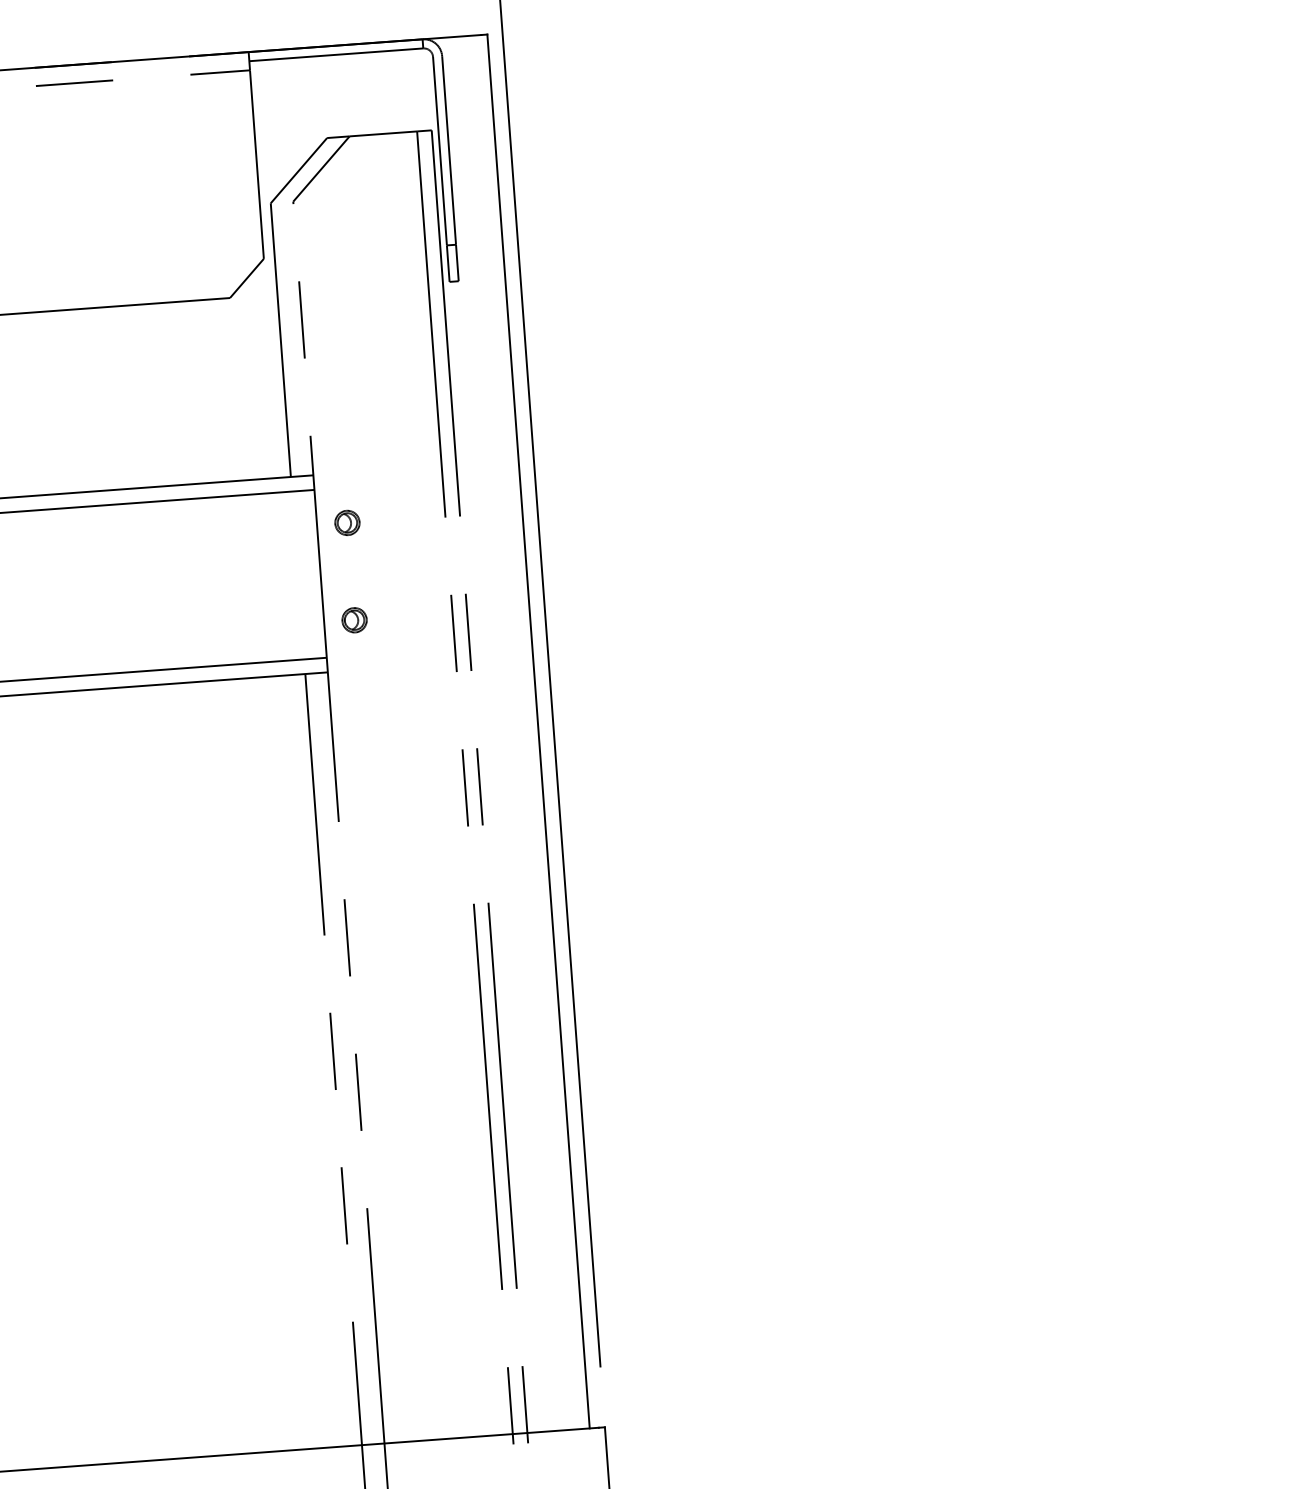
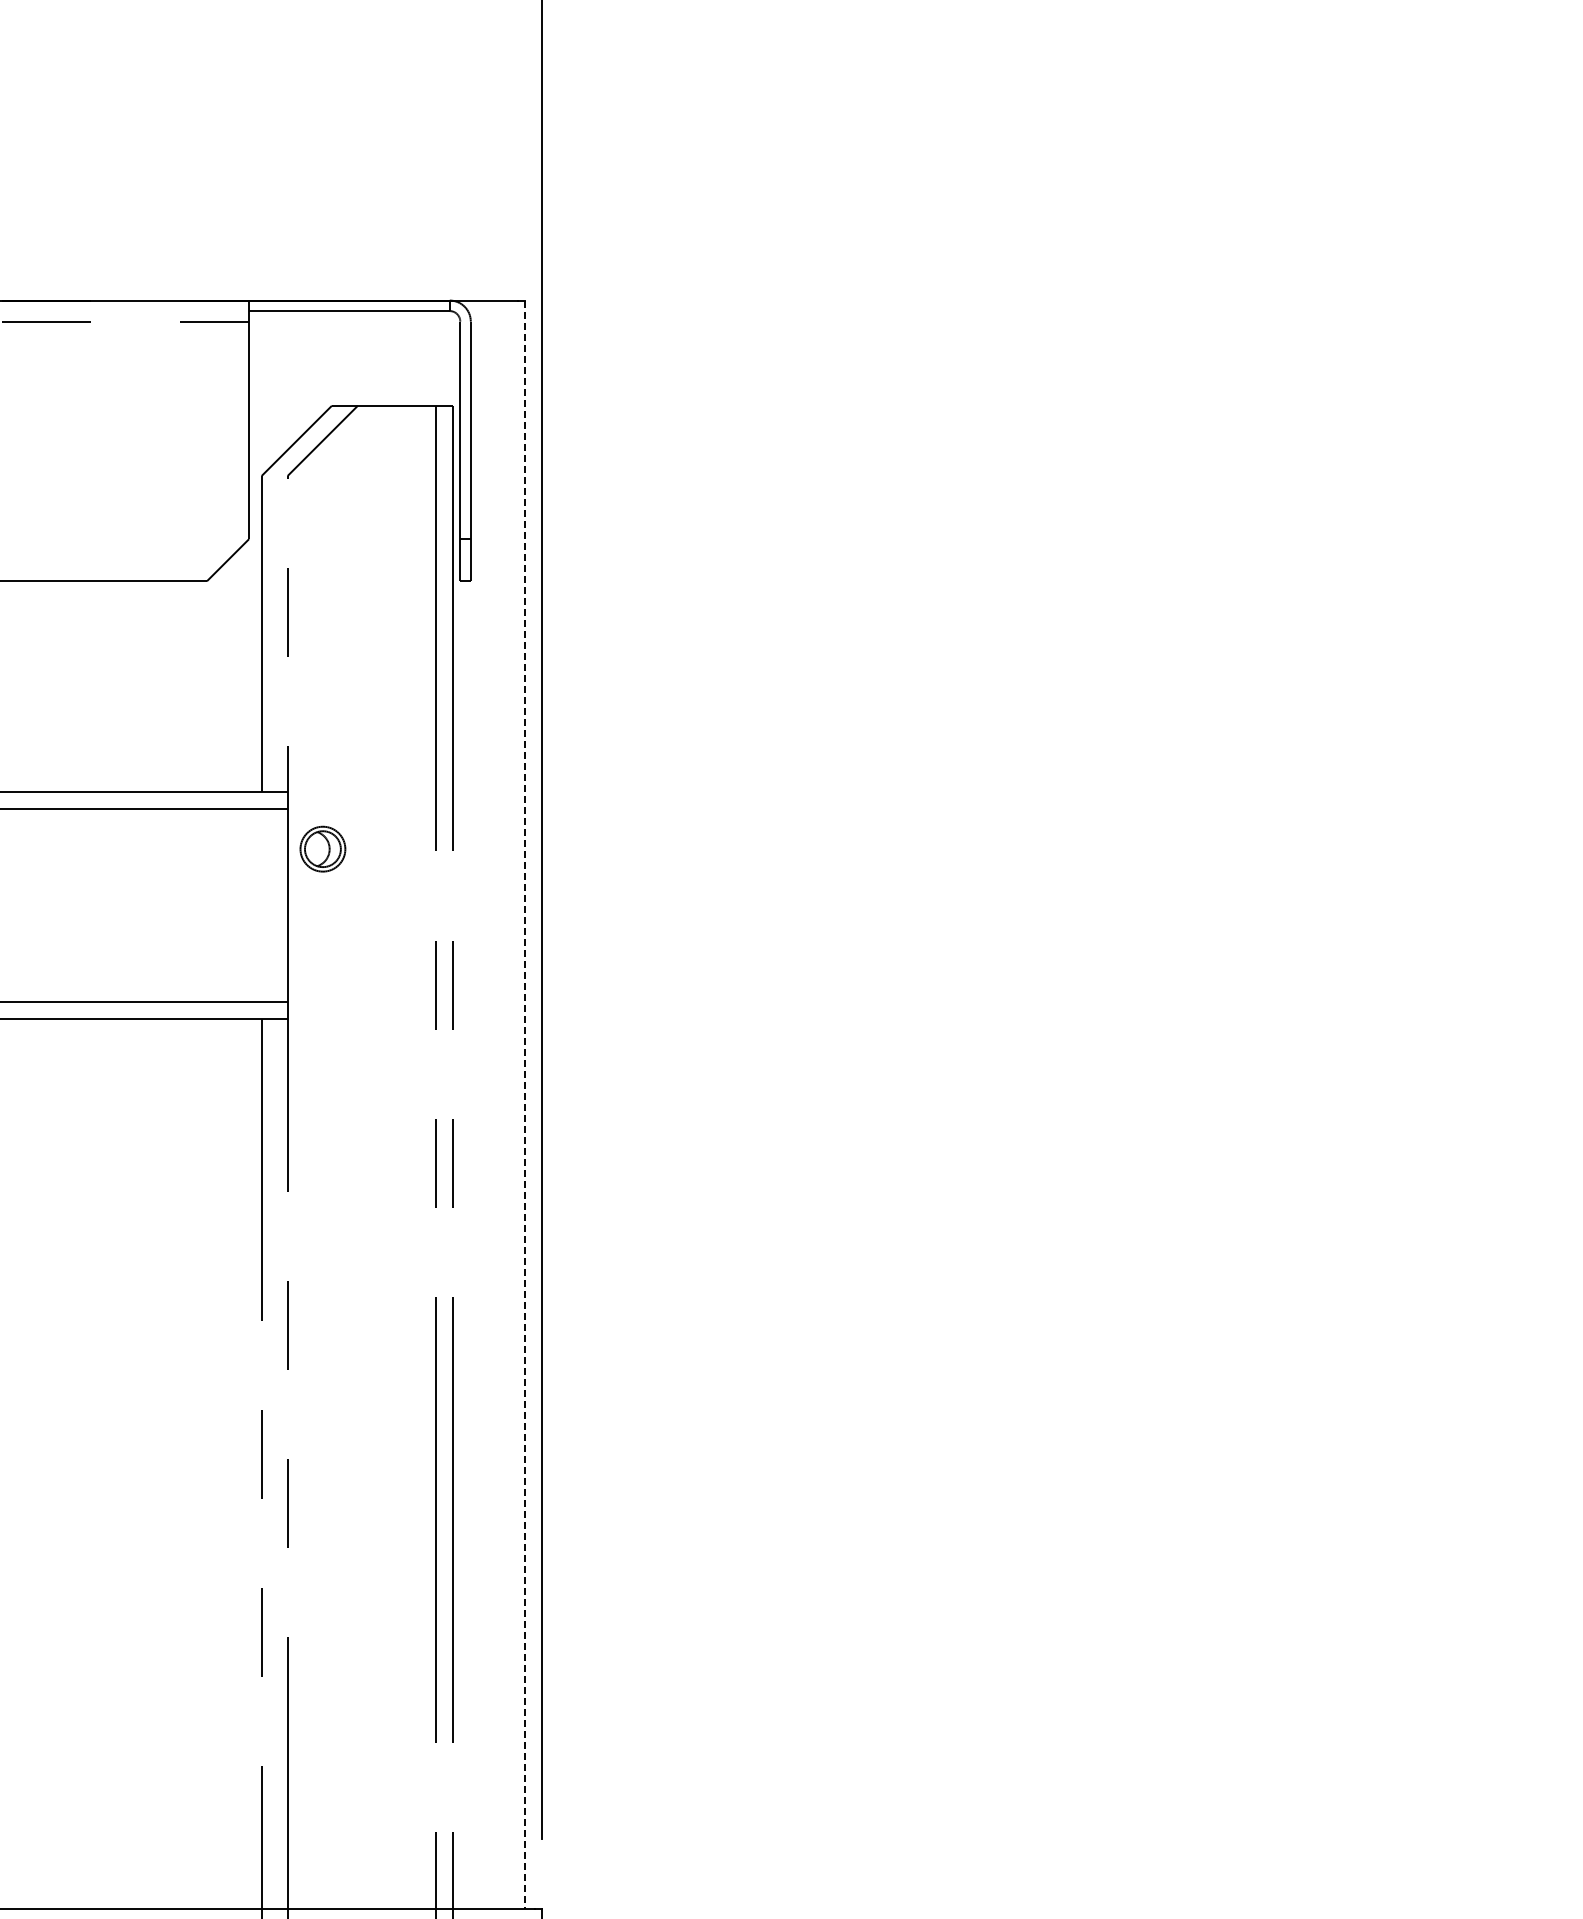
part: (347, 523) -> (322, 849), size x1.6
part: (354, 620) -> (322, 961), removed
line: (538, 732) -> (524, 1105), solid -> dashed

